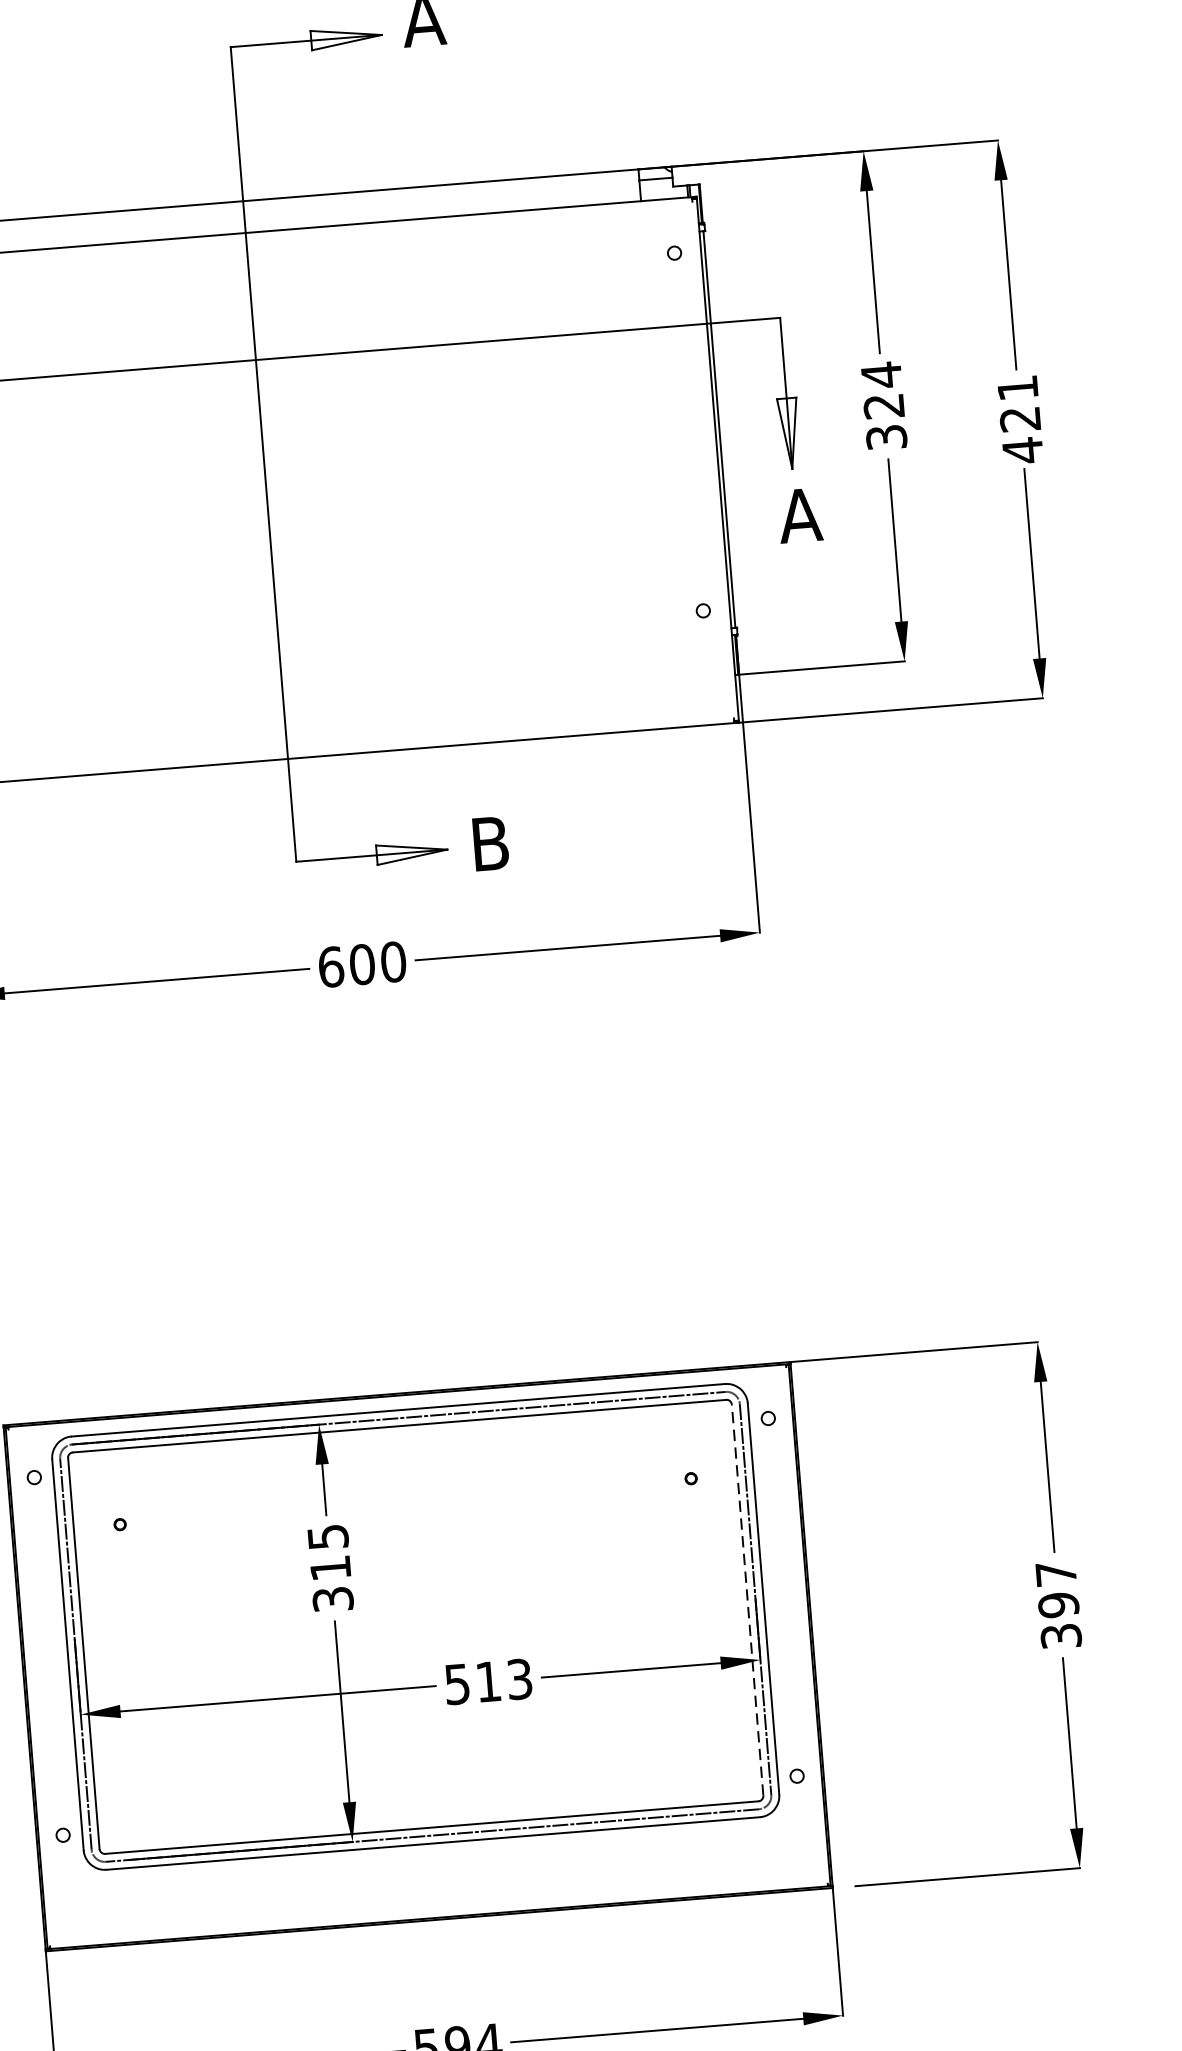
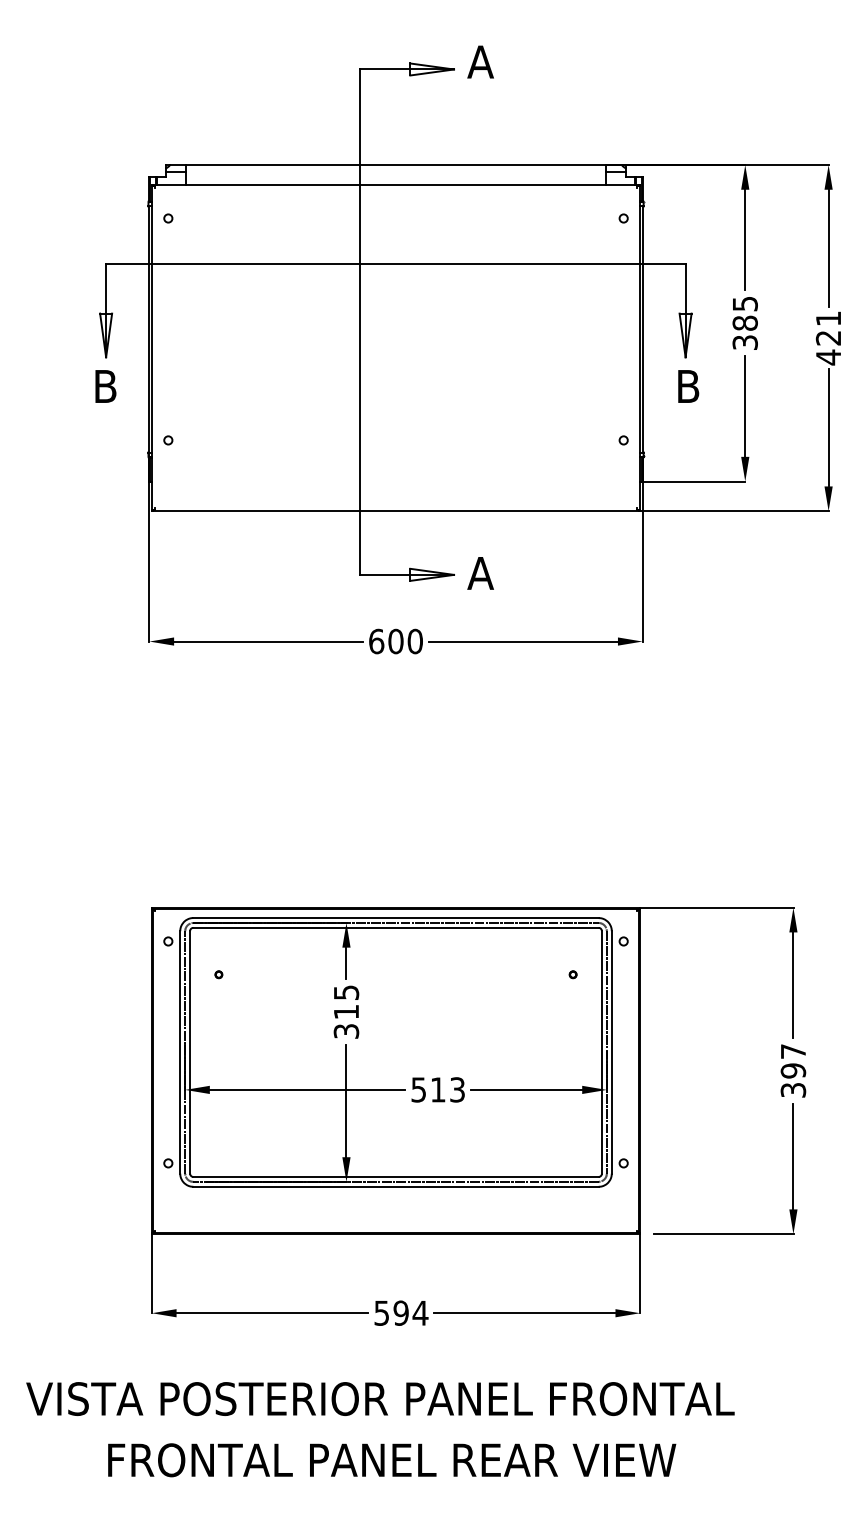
text: (881, 390) -> (744, 313), 324 -> 385
text: (799, 515) -> (687, 386), A -> B
text: (489, 843) -> (480, 573), B -> A
line: (746, 1598) -> (601, 1051), dashed -> solid

